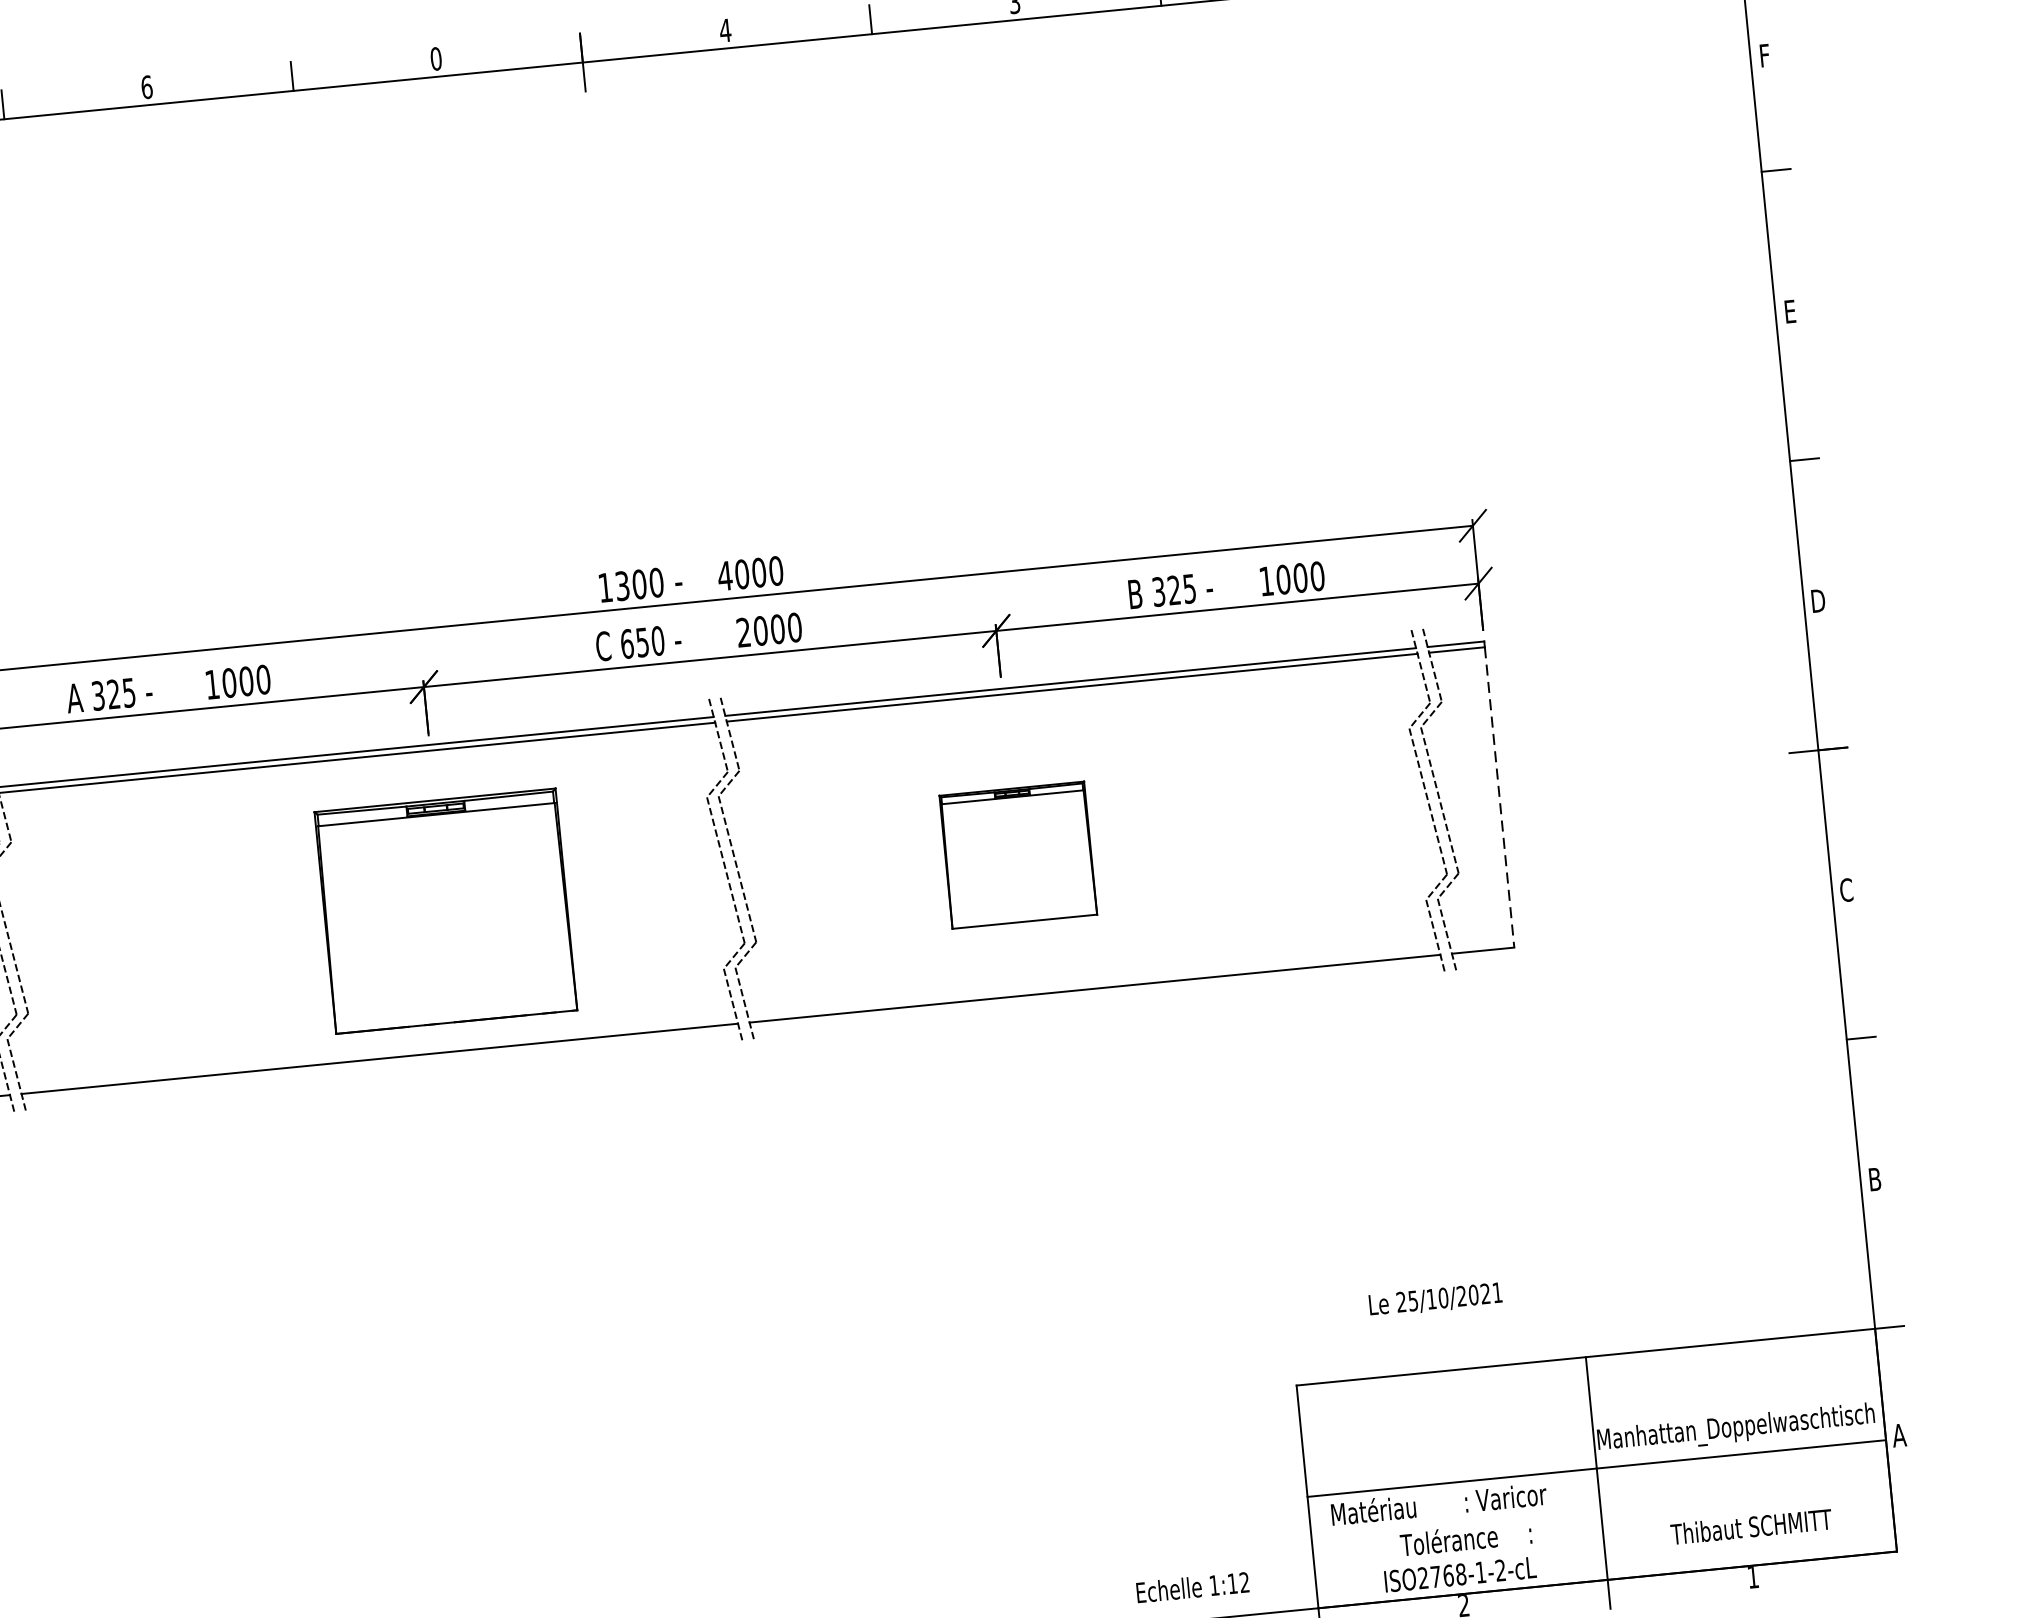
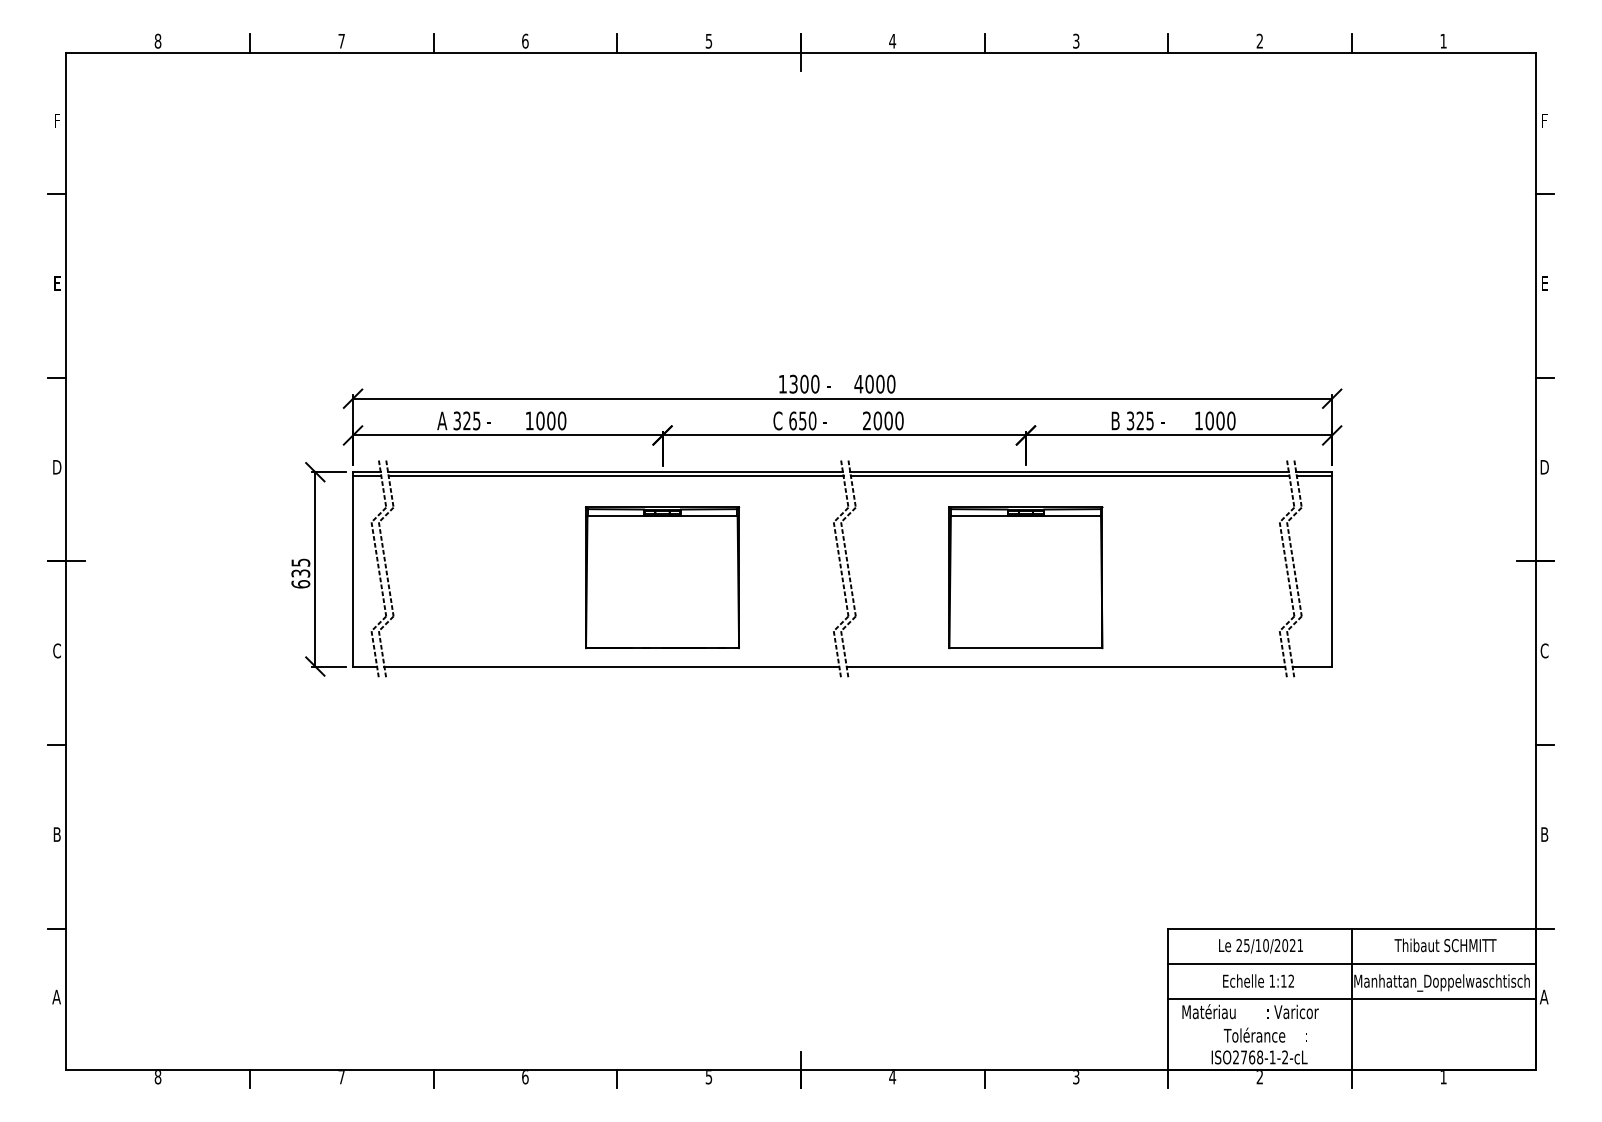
text: (435, 57) -> (708, 40), 0 -> 5
line: (1500, 797) -> (1332, 571), dashed -> solid
part: (1017, 854) -> (1025, 577), size x1.67
text: (1434, 1300) -> (1260, 946), moved
line: (1590, 1412) -> (1351, 963), added
text: (1751, 1526) -> (1445, 945), moved
text: (1192, 1586) -> (1258, 980), moved

